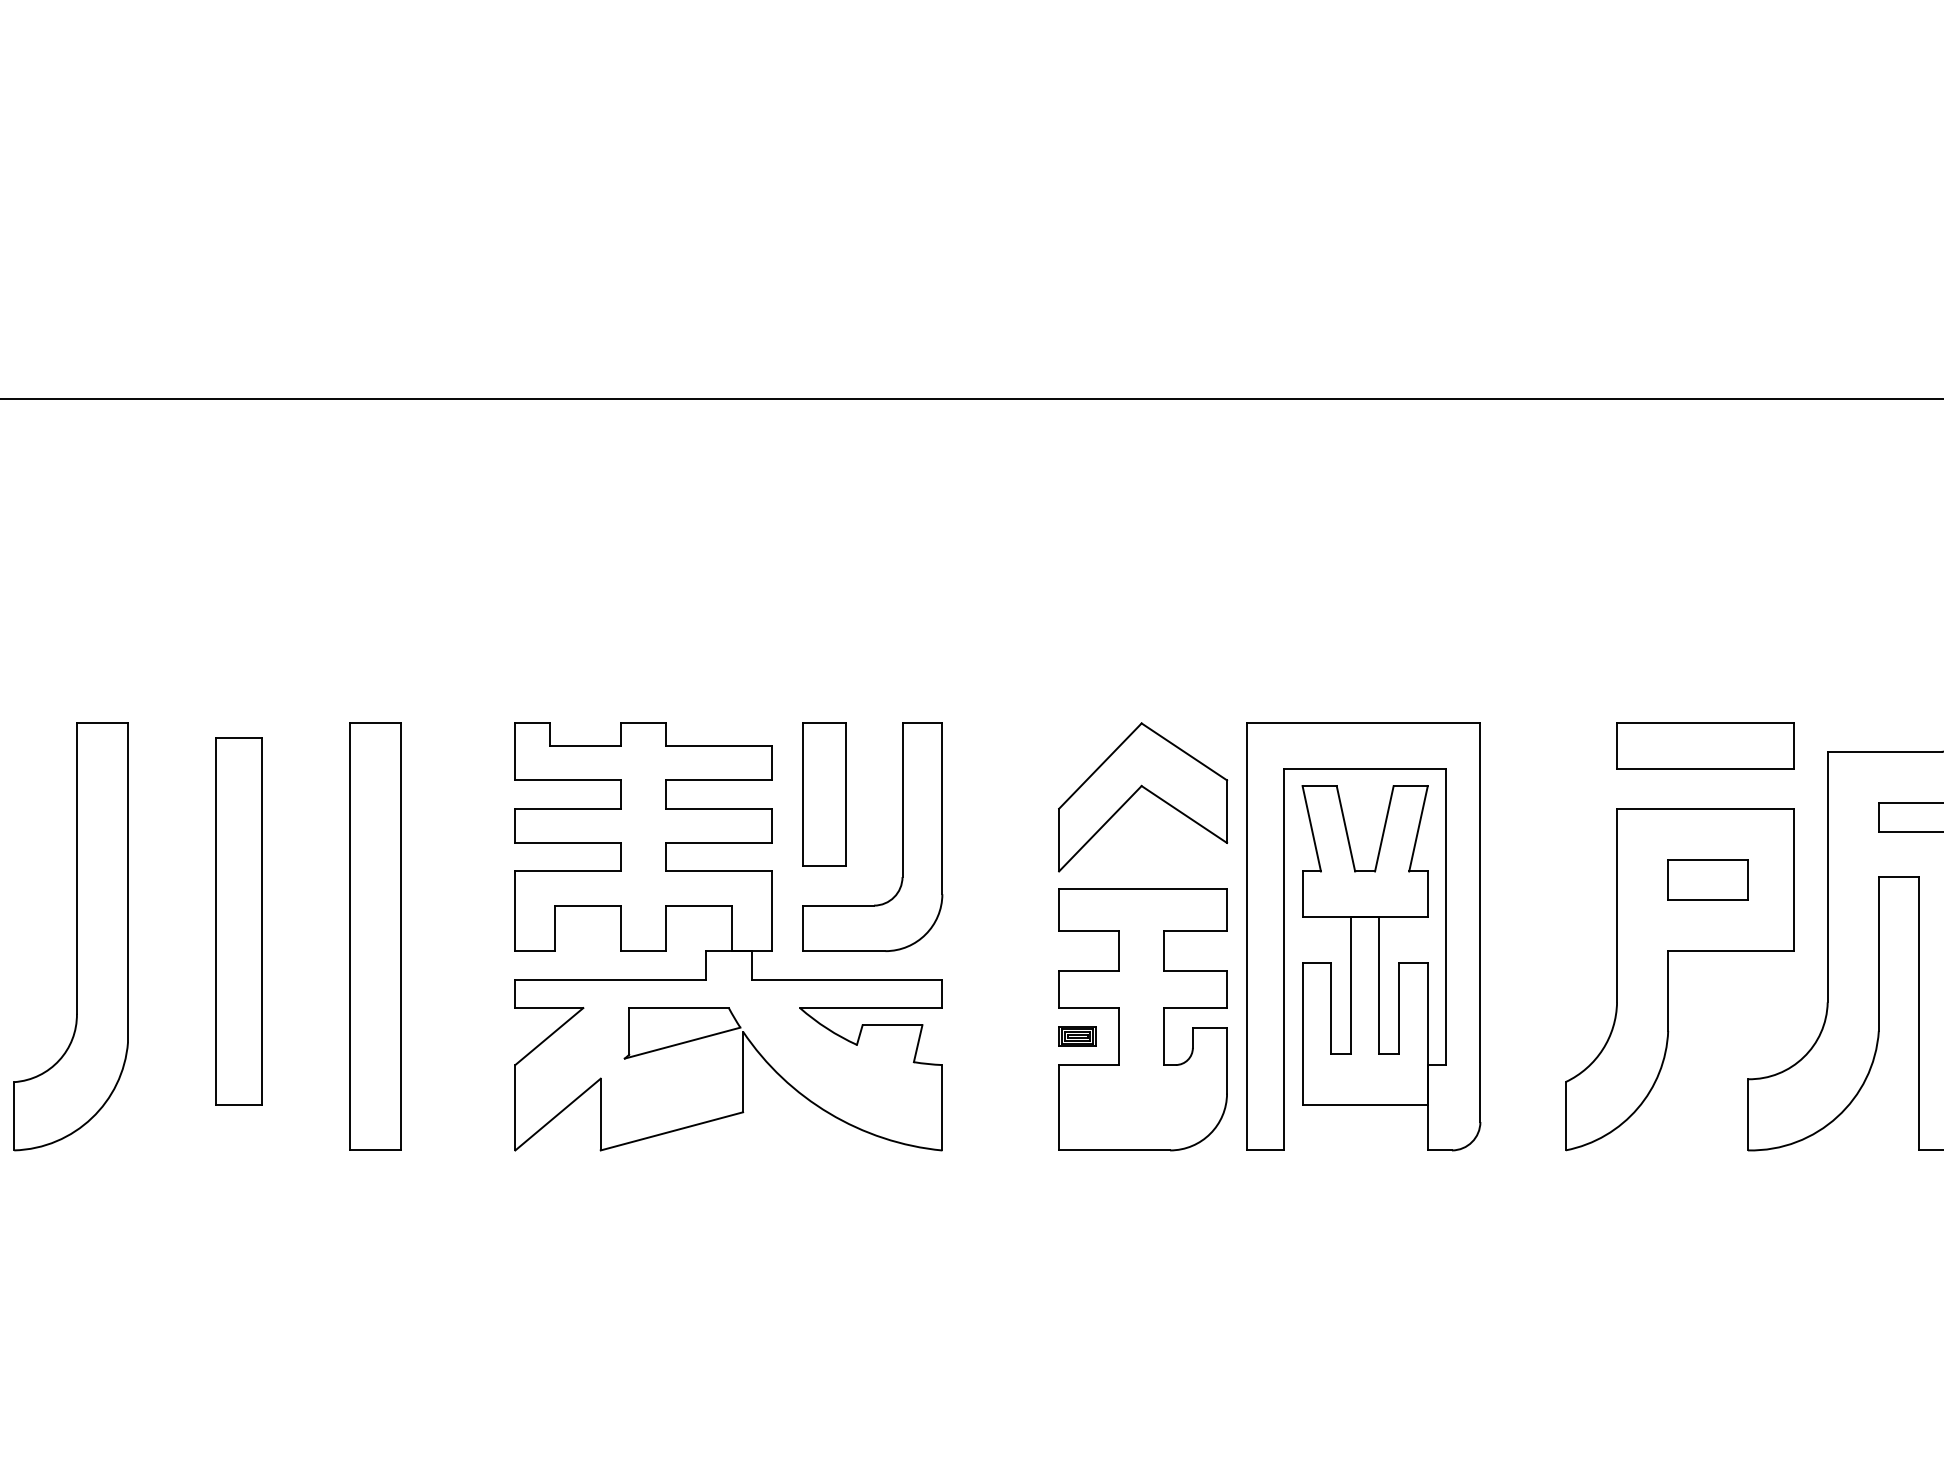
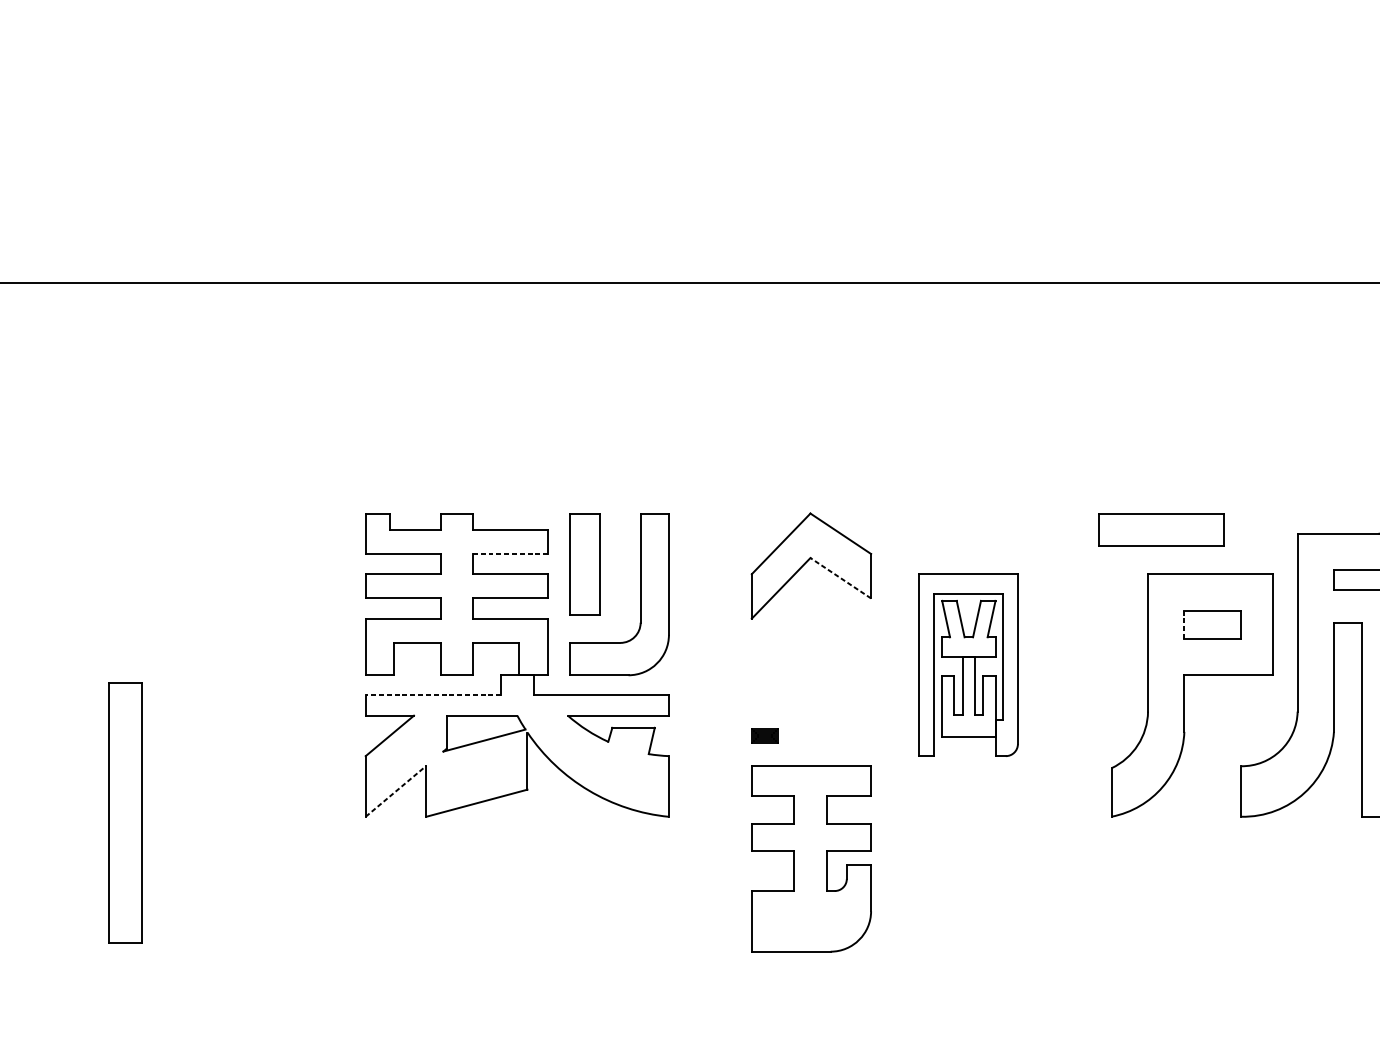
part: (1705, 745) -> (1161, 529), moved
line: (718, 780) -> (509, 554), solid -> dashed
line: (1183, 814) -> (840, 578), solid -> dashed
line: (1668, 879) -> (1184, 624), solid -> dashed
part: (238, 921) -> (125, 813), moved
part: (70, 936) -> (49, 664), removed
part: (375, 936) -> (266, 664), removed
part: (1363, 936) -> (968, 664), size x0.6
line: (610, 979) -> (433, 695), solid -> dashed
part: (1142, 1019) -> (811, 858), moved
line: (558, 1114) -> (396, 791), solid -> dashed

